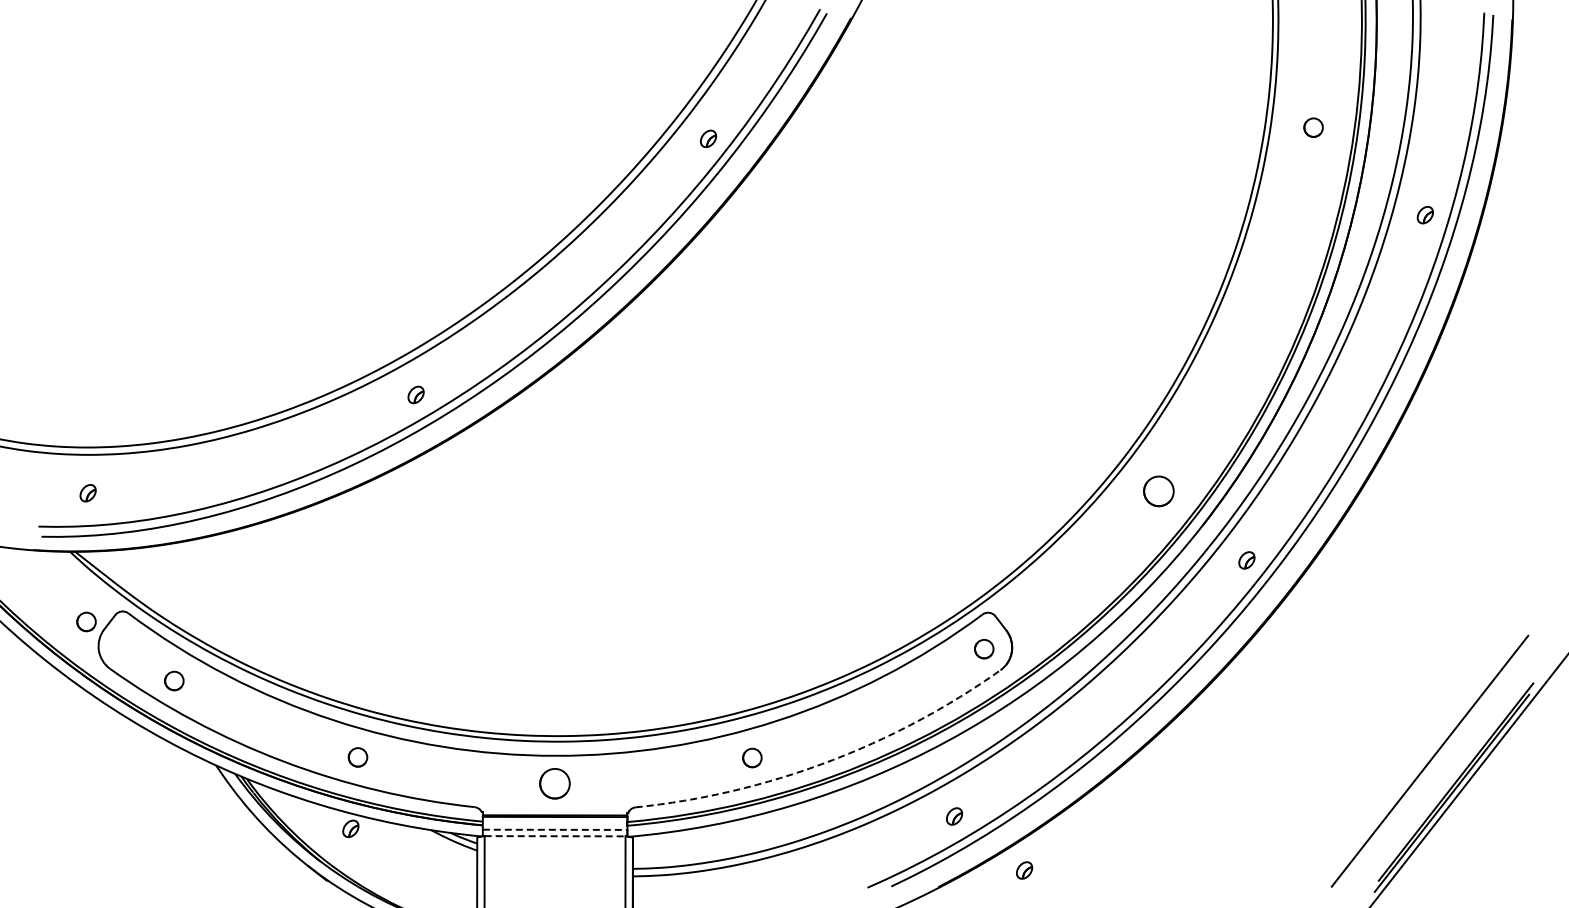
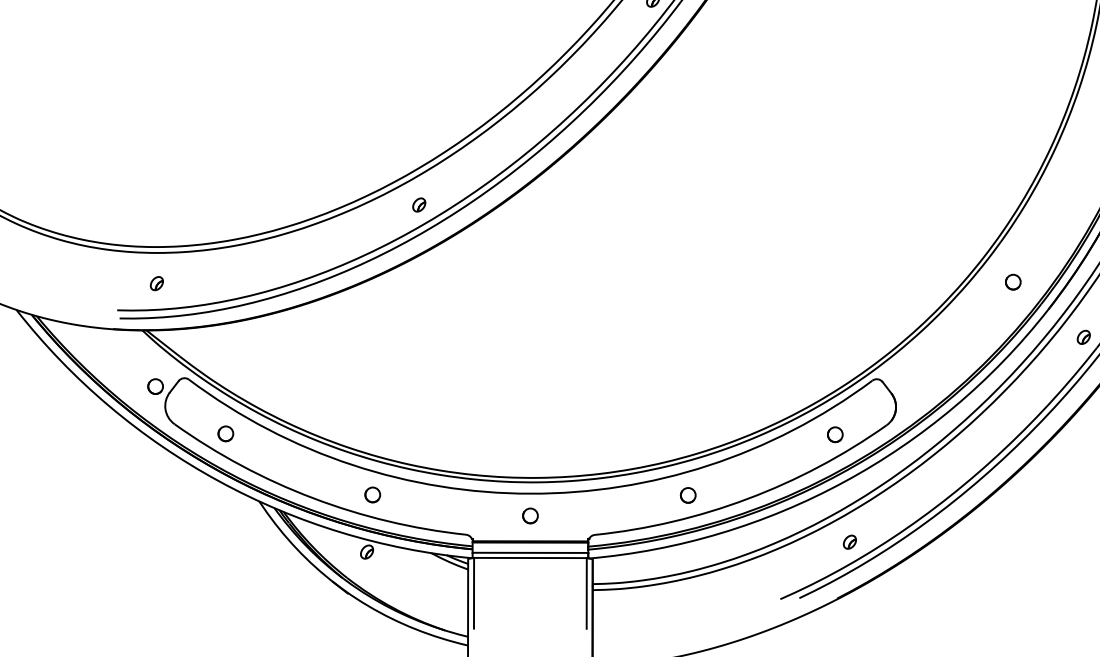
circle: (1158, 491) -> (1013, 282), size x0.62
circle: (984, 649) -> (835, 435), moved
arc: (826, 762) -> (747, 499), dashed -> solid
circle: (555, 783) -> (530, 515), size x0.62
line: (555, 829) -> (530, 552), dashed -> solid
line: (555, 836) -> (530, 558), dashed -> solid
part: (1024, 870) -> (905, 585), removed

